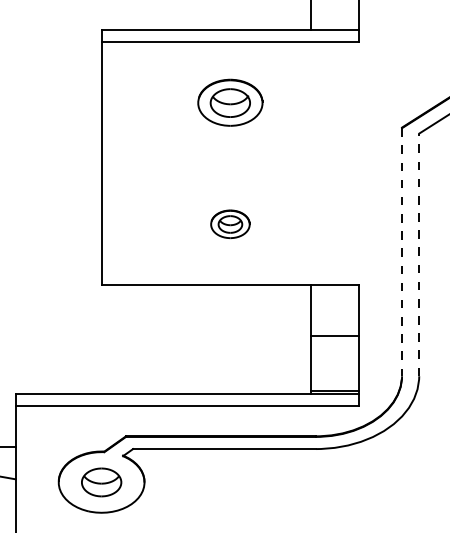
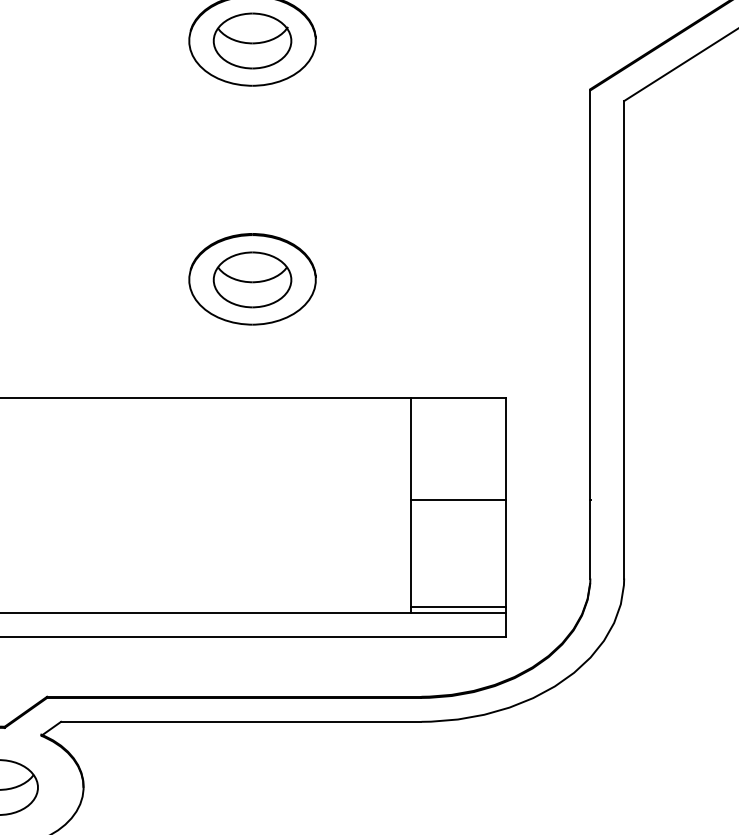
part: (230, 224) -> (252, 279), size x1.67
line: (402, 252) -> (591, 335), dashed -> solid
line: (419, 254) -> (624, 338), dashed -> solid

